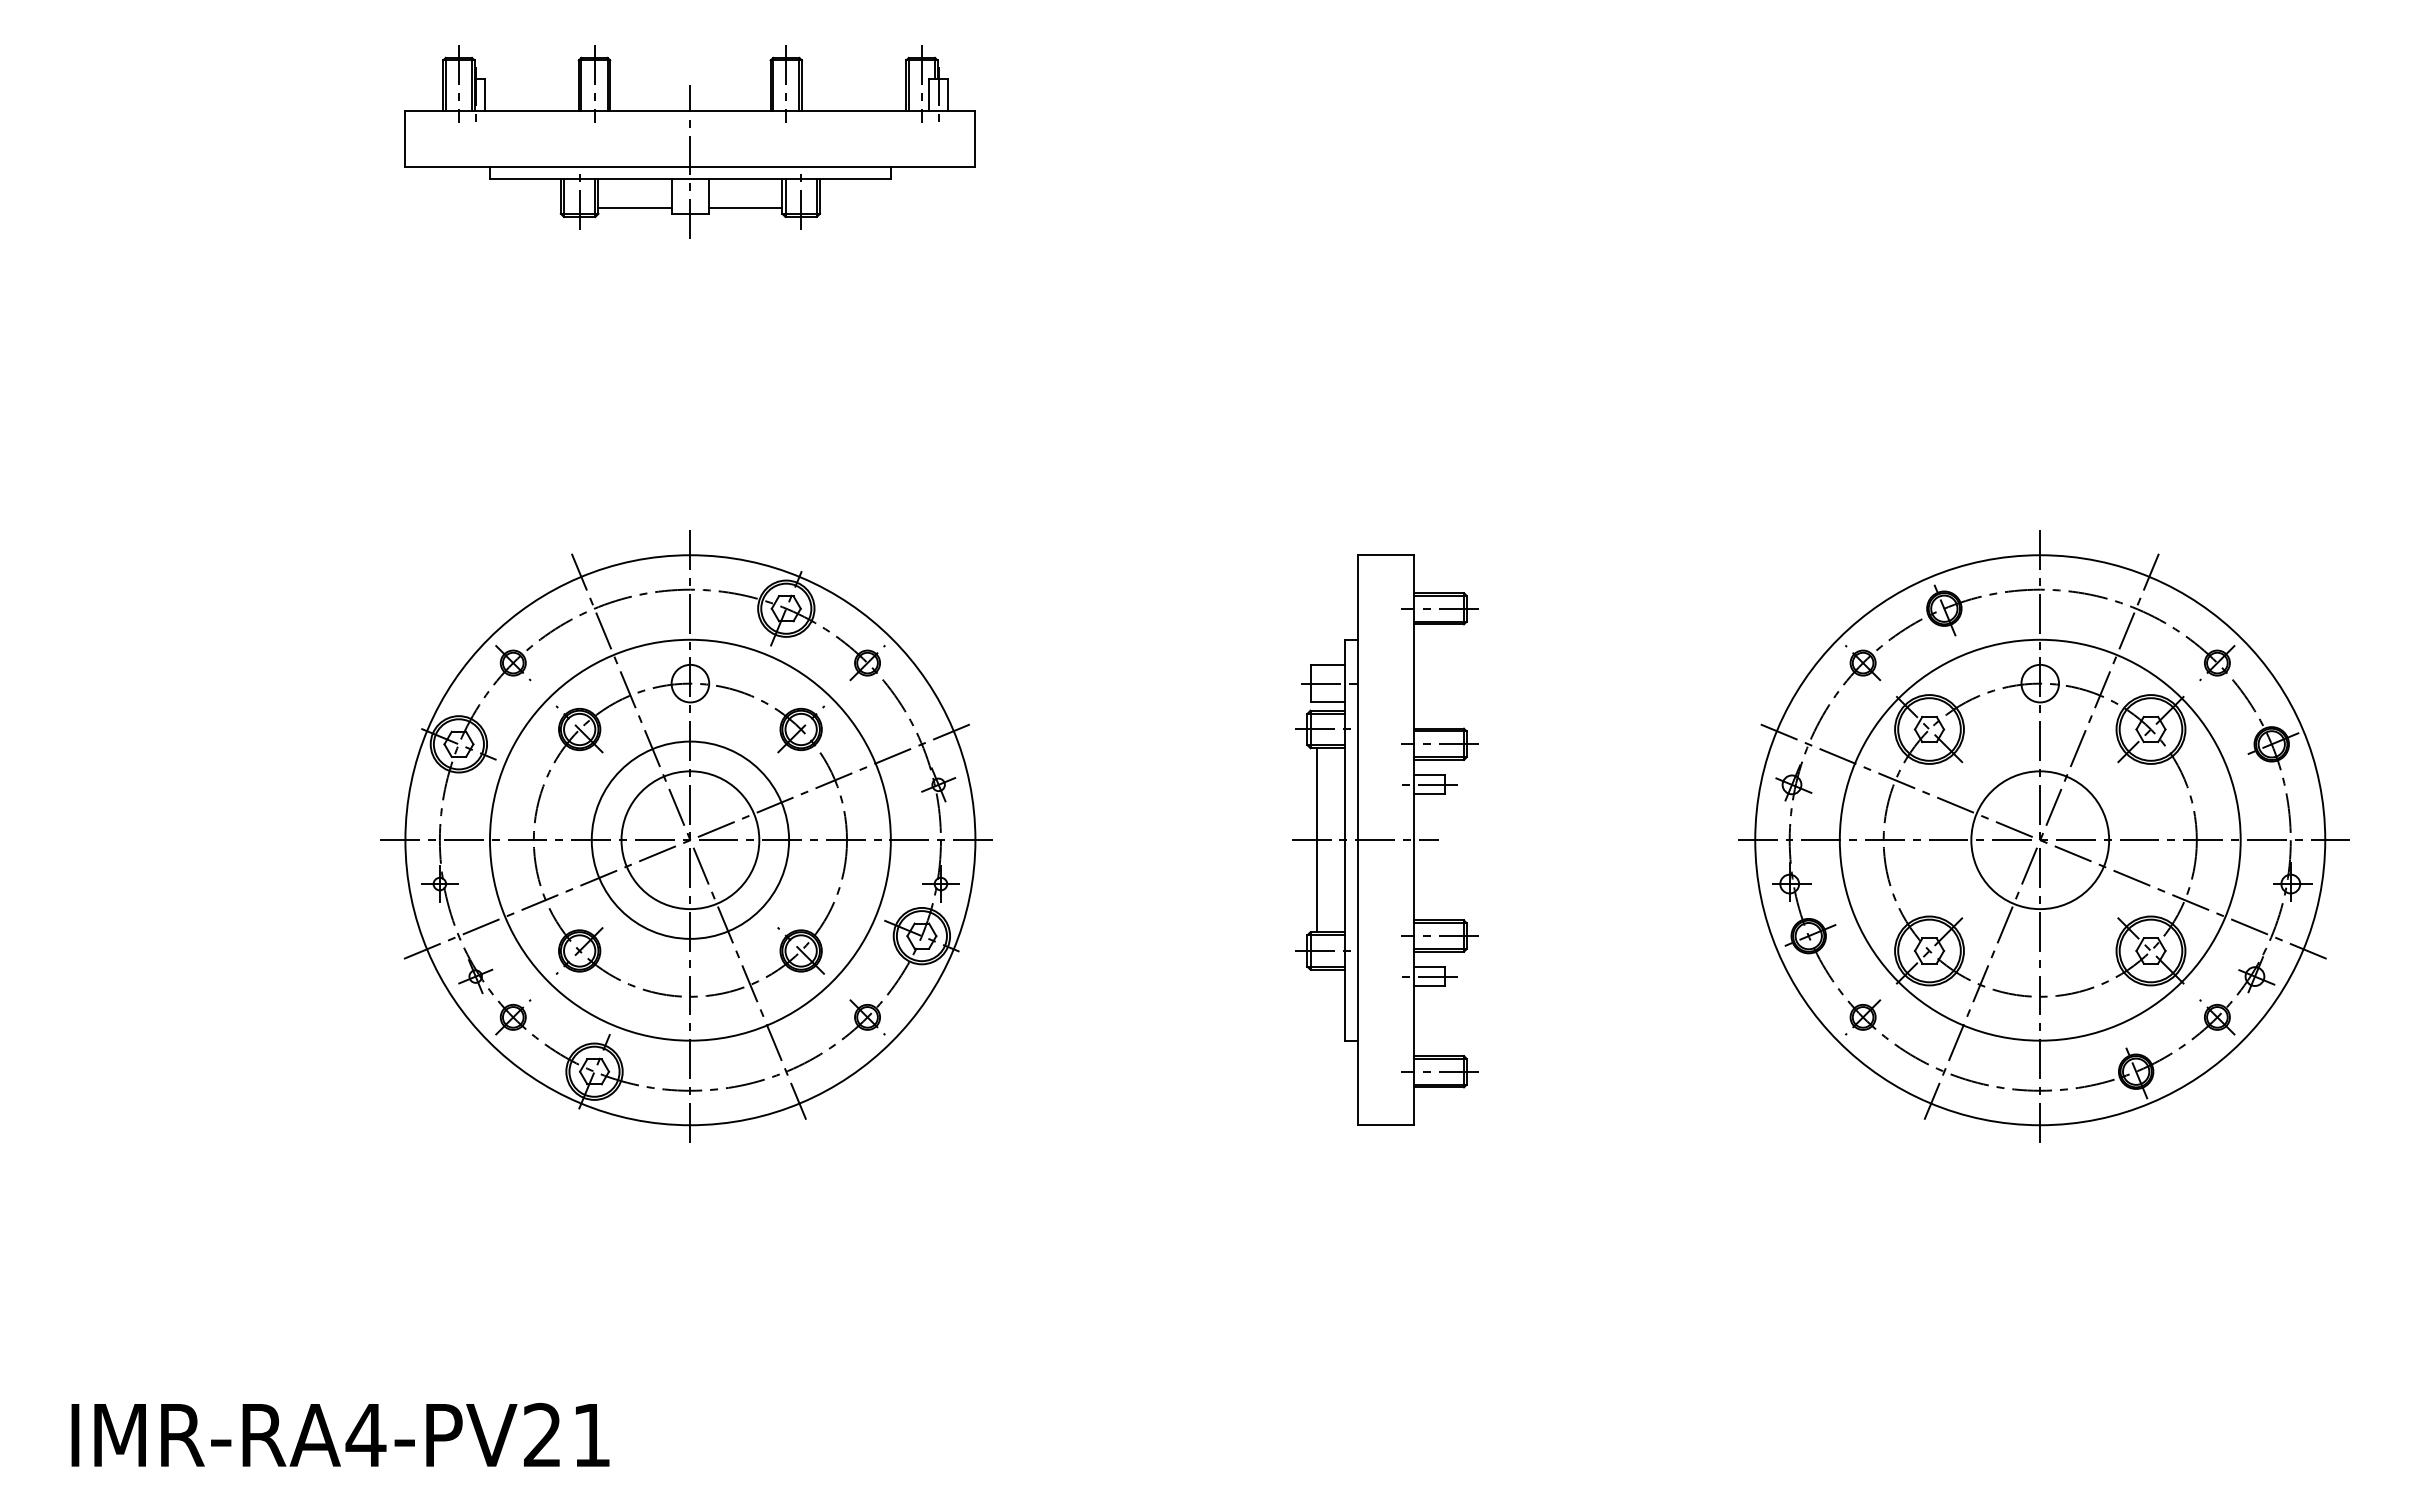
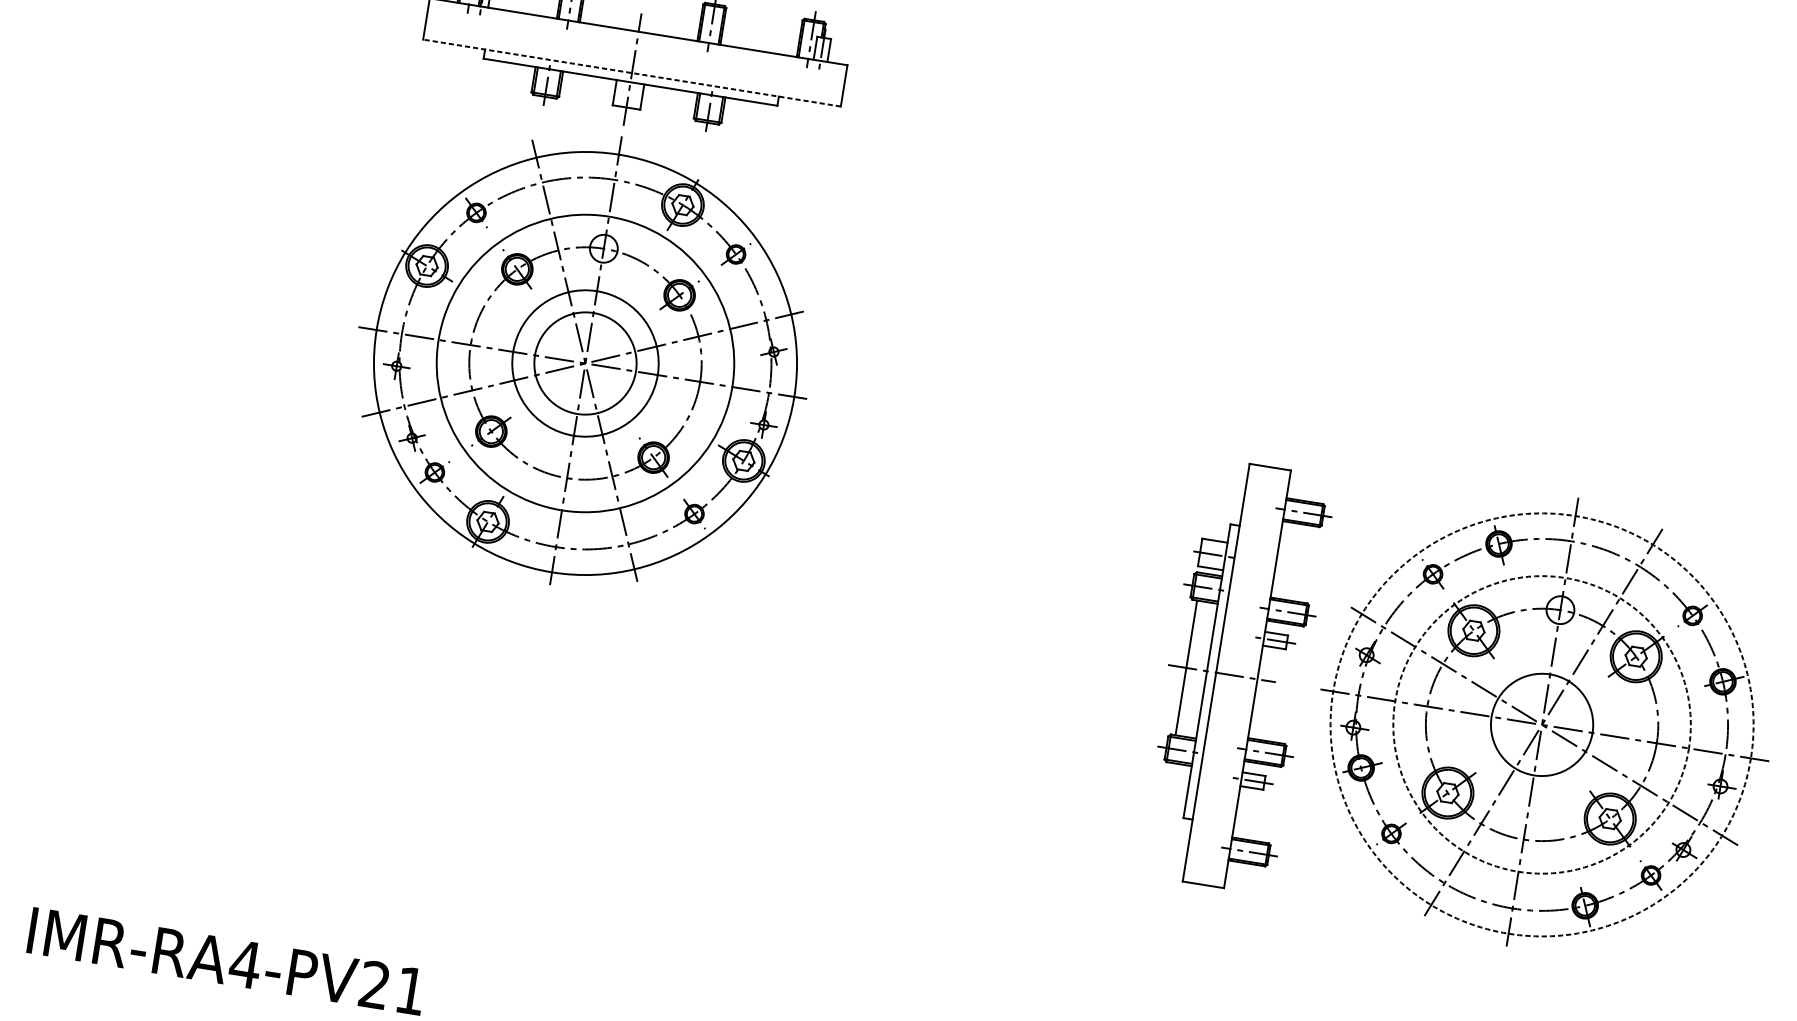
line: (690, 166) -> (632, 72), solid -> dashed
line: (634, 207) -> (586, 96), removed
line: (745, 207) -> (667, 109), removed
part: (686, 836) -> (583, 360), moved
part: (1385, 839) -> (1236, 675), moved
circle: (2039, 839) -> (1541, 724), solid -> dashed
circle: (2040, 840) -> (1542, 725), solid -> dashed

